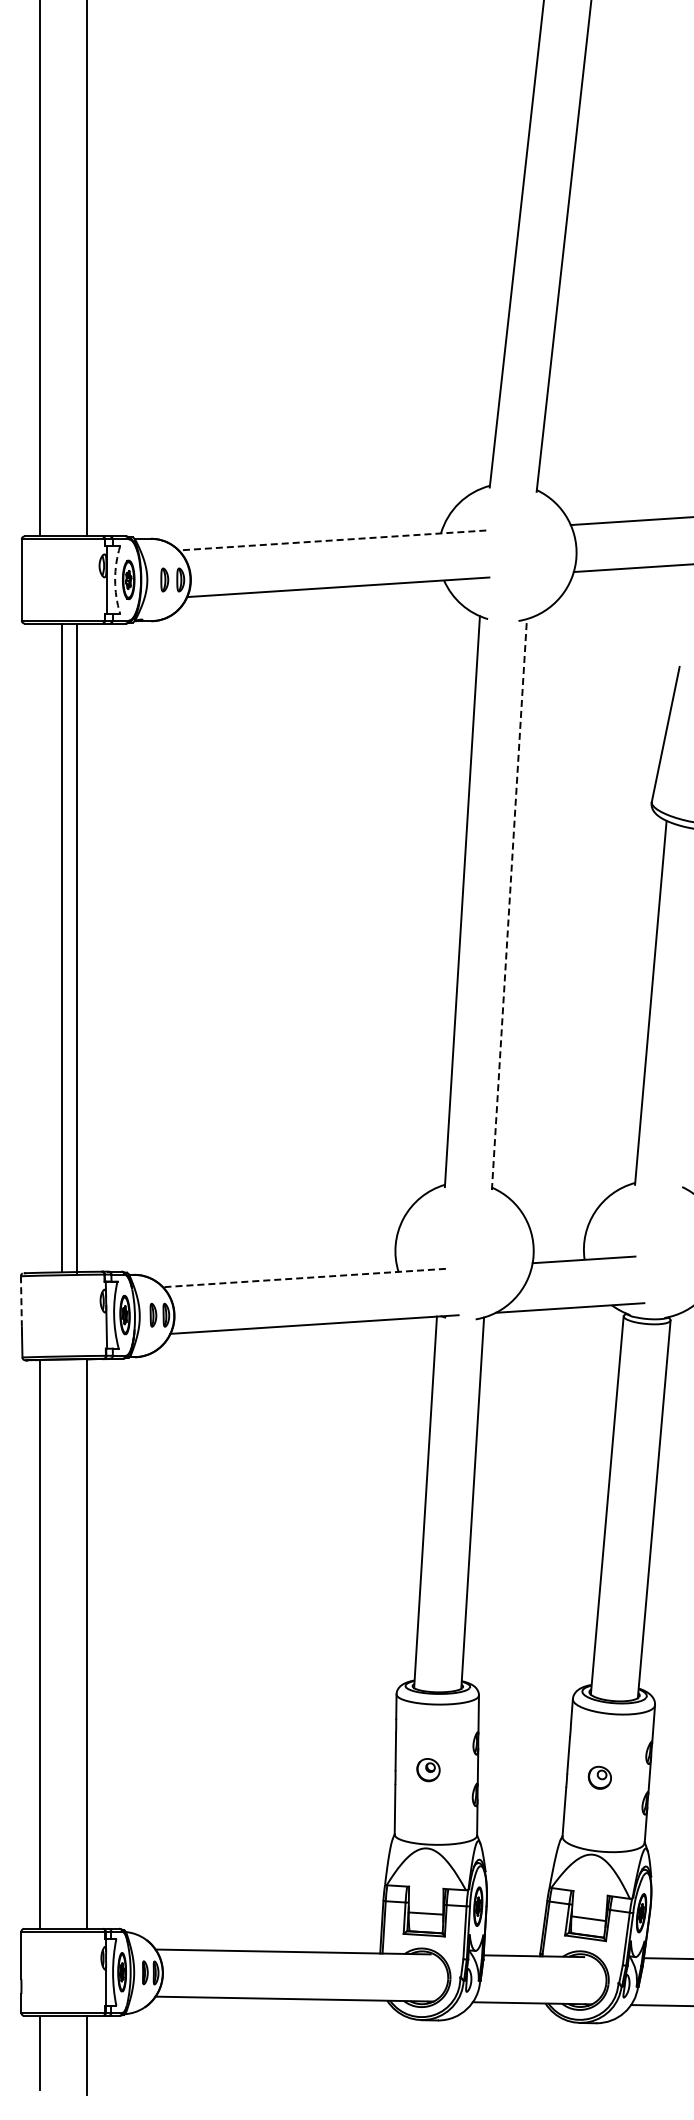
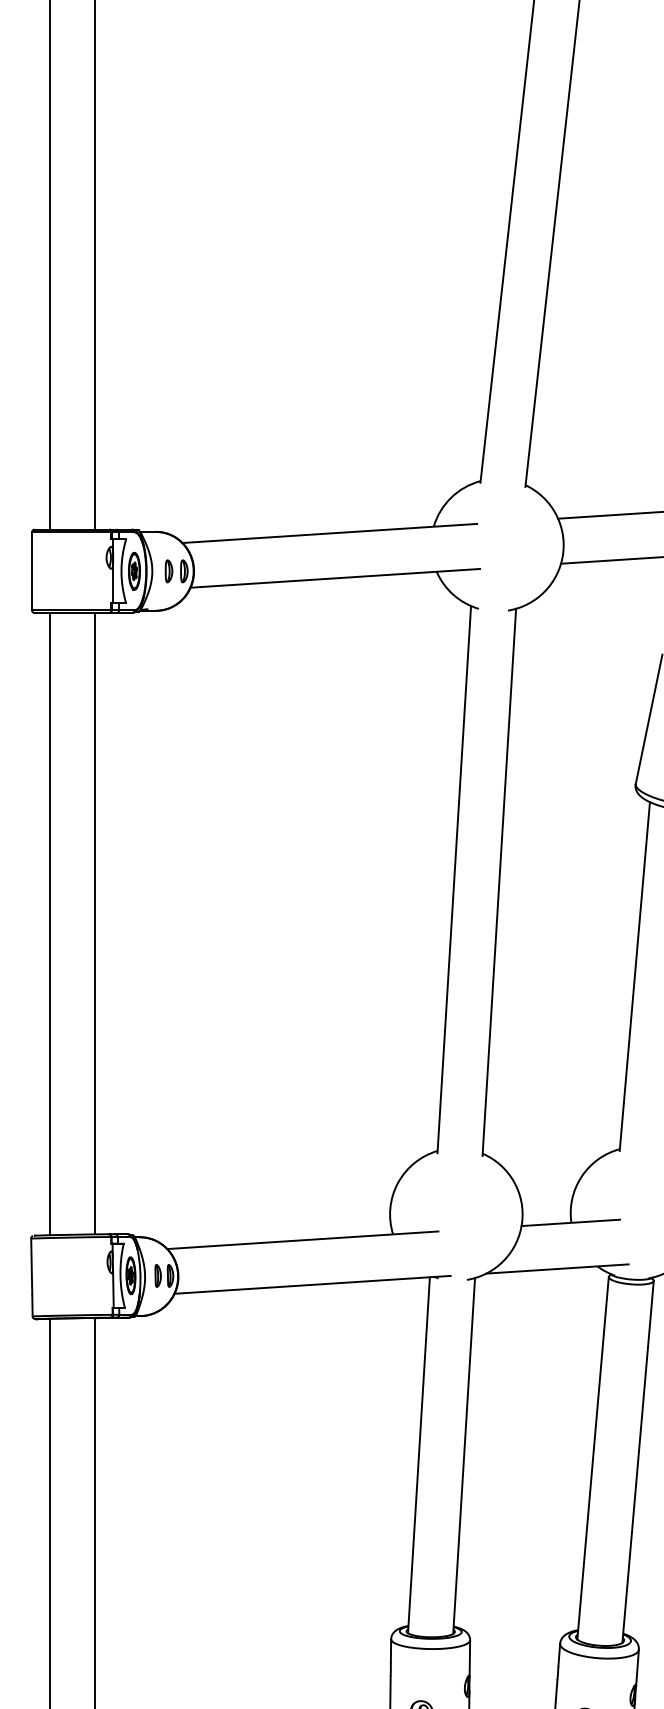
line: (332, 540) -> (329, 533), dashed -> solid
arc: (115, 579) -> (121, 570), dashed -> solid
line: (509, 904) -> (499, 882), dashed -> solid
line: (62, 947) -> (94, 923), moved
line: (77, 947) -> (49, 923), moved
line: (304, 1278) -> (302, 1240), dashed -> solid
line: (21, 1301) -> (31, 1262), dashed -> solid

